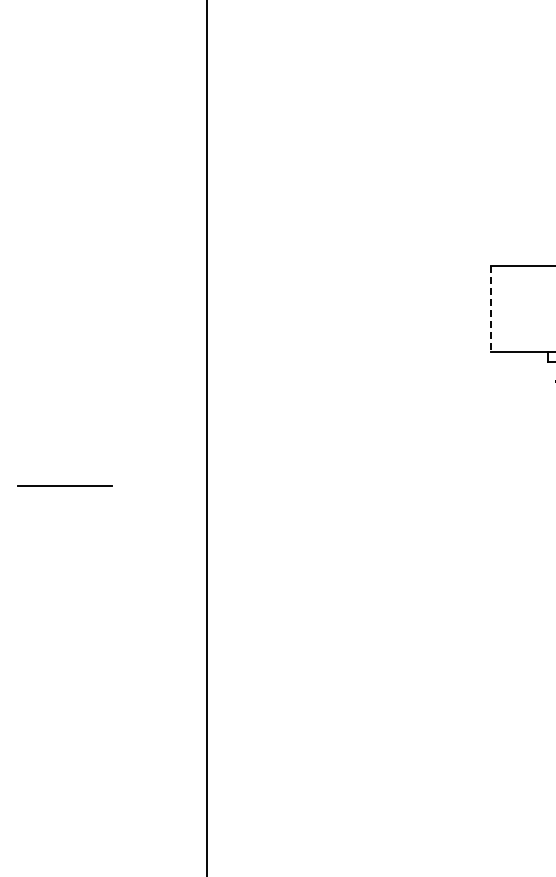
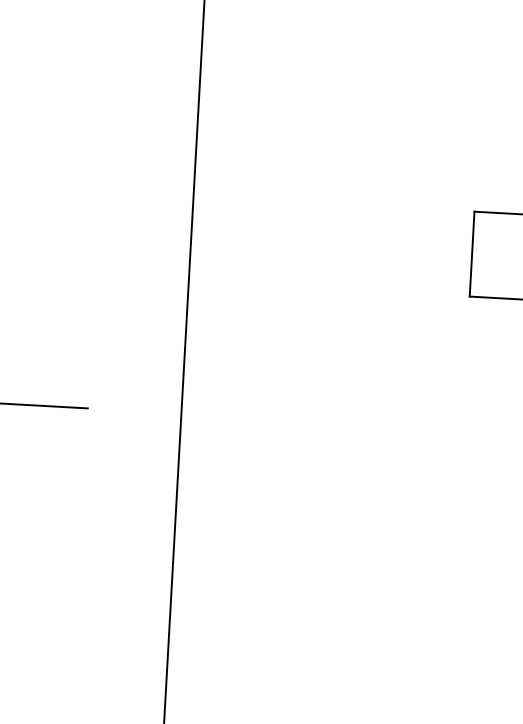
line: (491, 308) -> (472, 253), dashed -> solid

